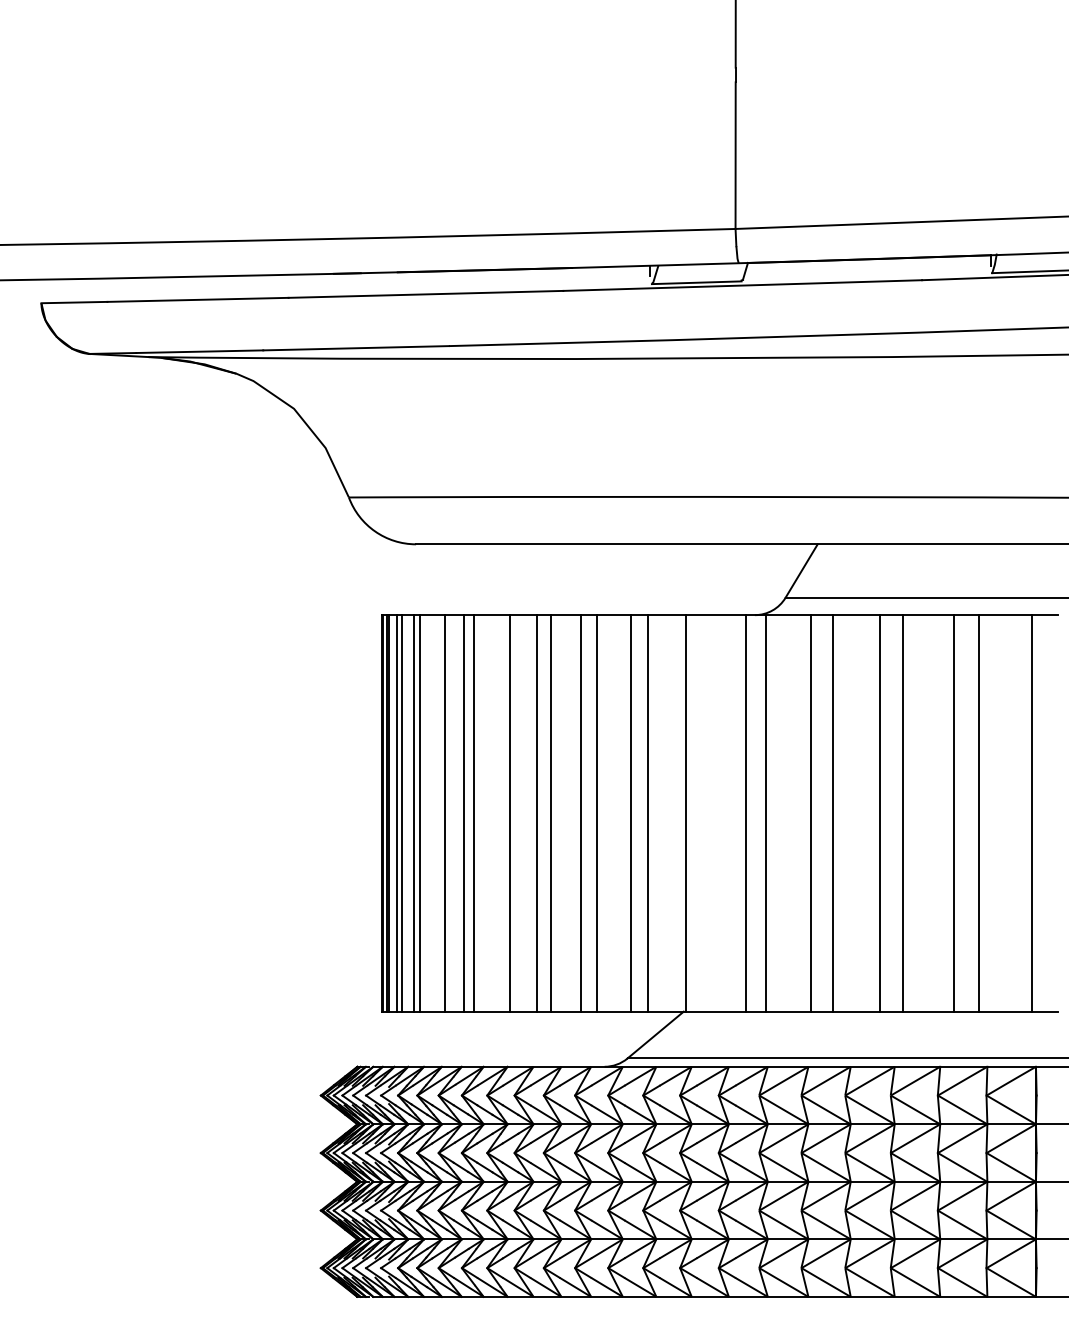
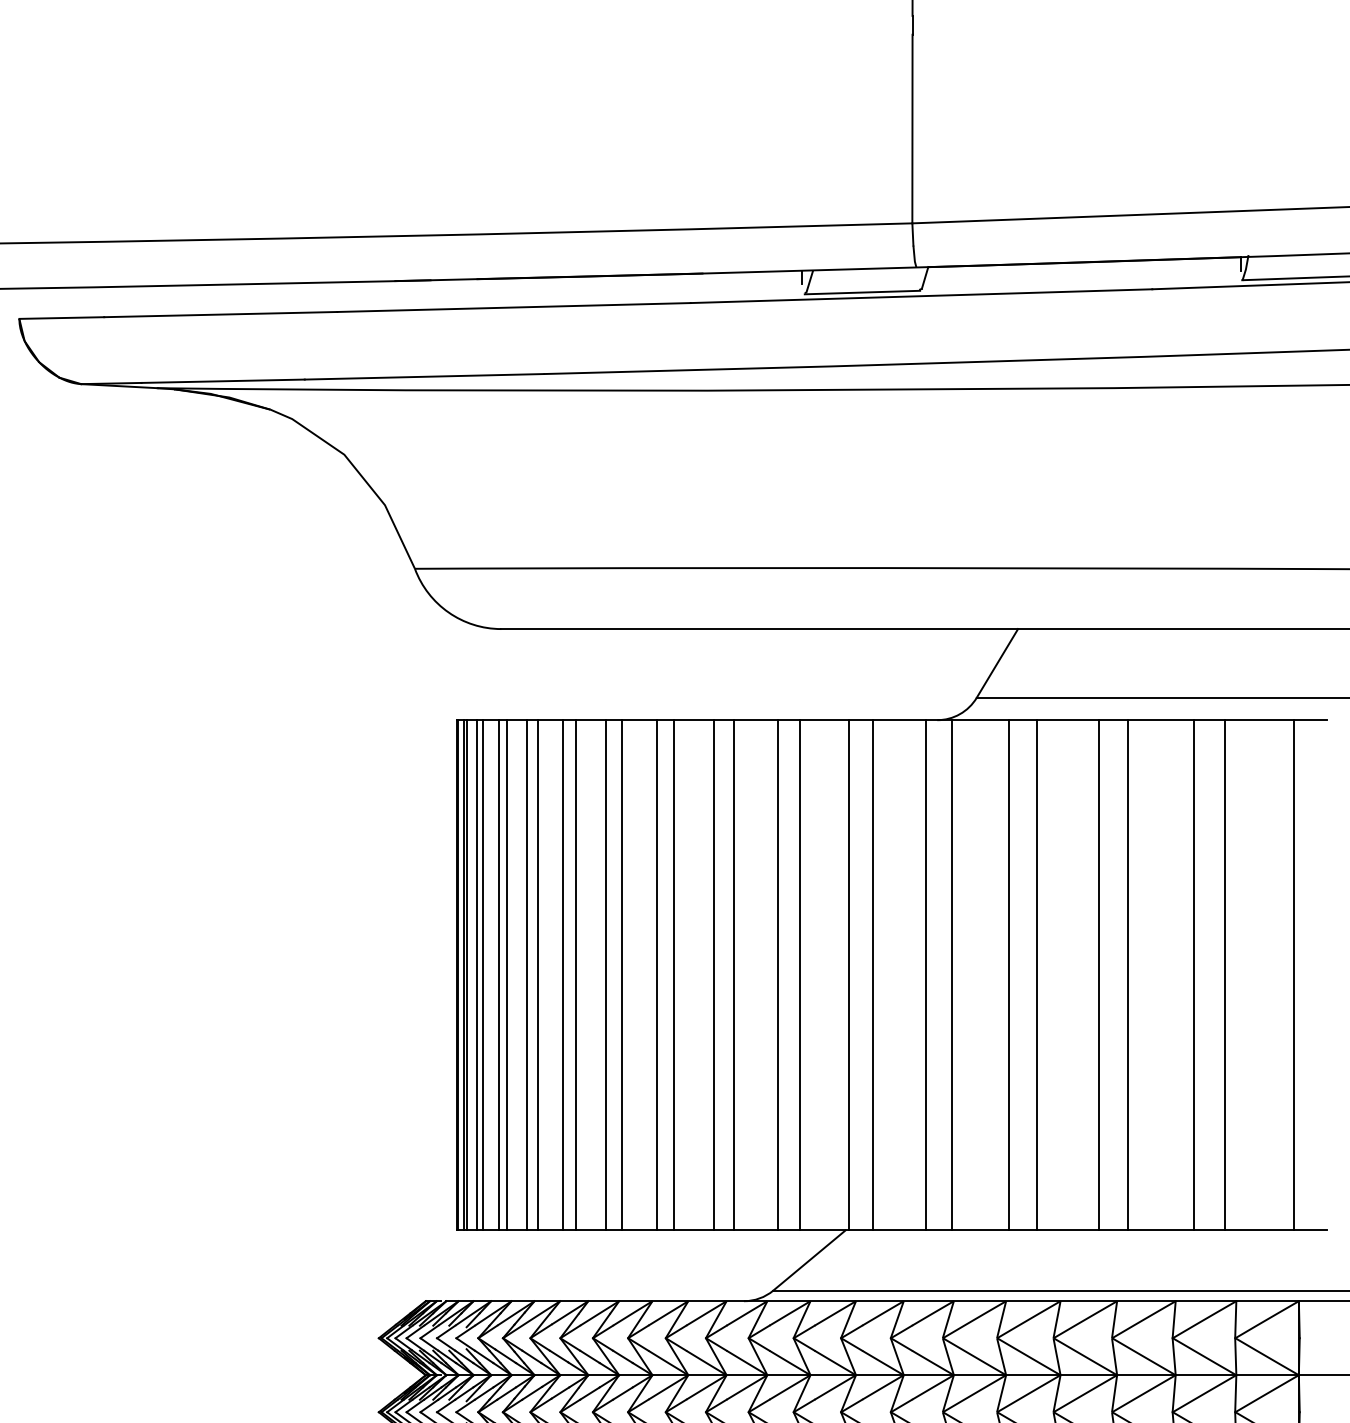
line: (436, 813) -> (527, 975), added
line: (497, 813) -> (606, 975), added
line: (704, 813) -> (872, 975), added

